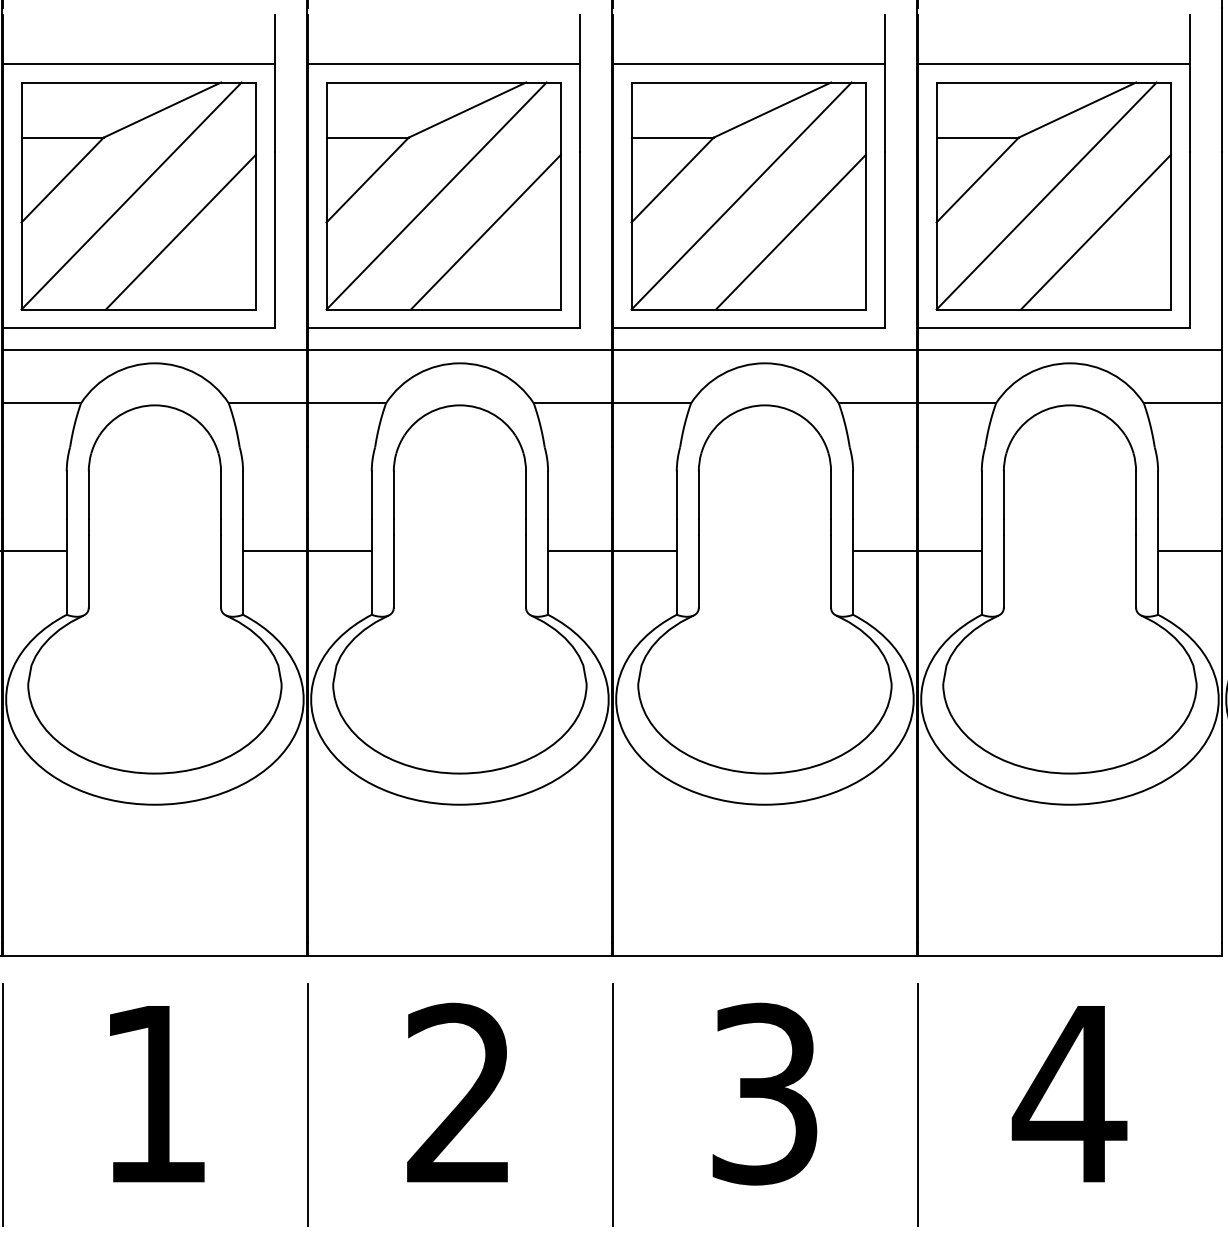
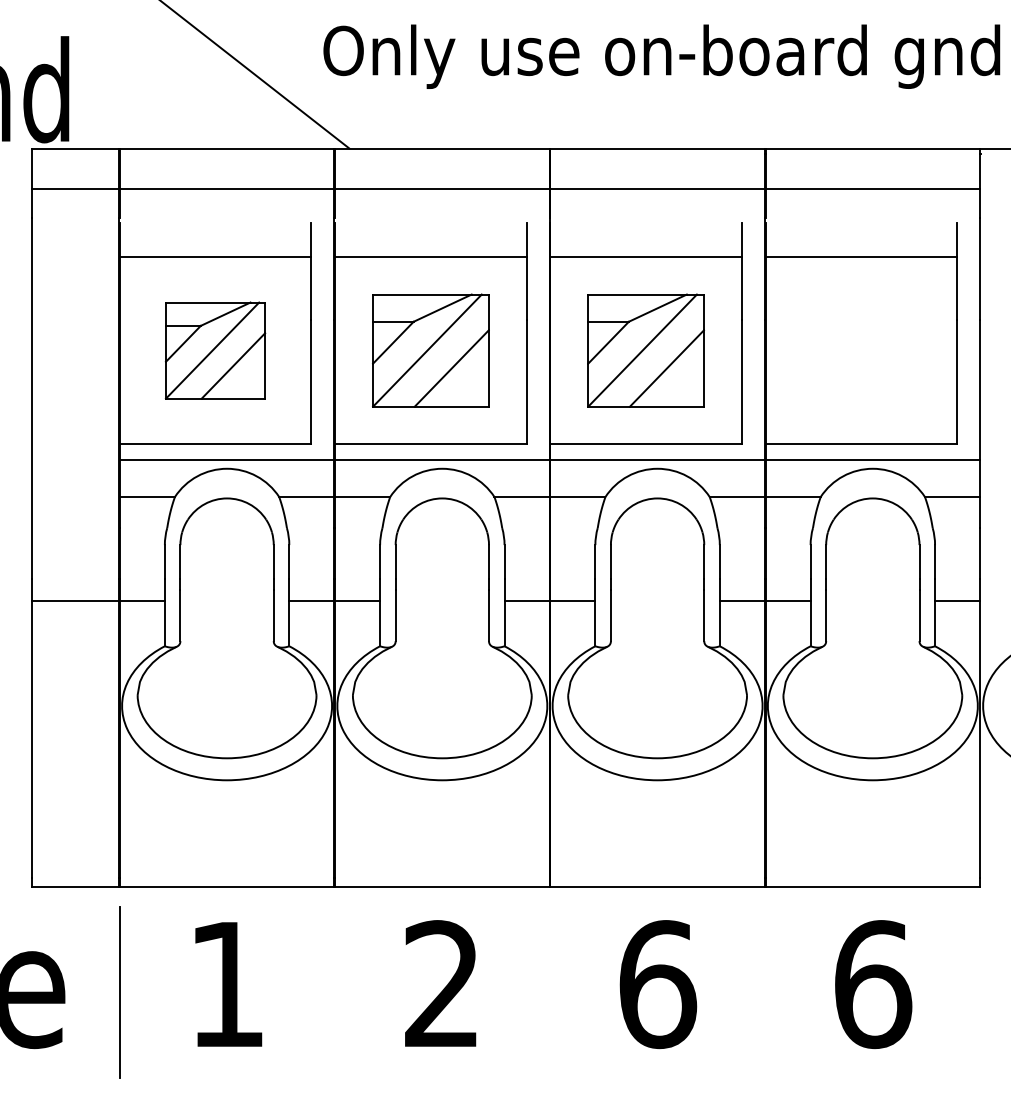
part: (138, 195) -> (215, 350), size x0.6
part: (443, 195) -> (430, 350), size x0.7
part: (747, 195) -> (645, 350), size x0.7
part: (1053, 195) -> (861, 350), removed
text: (766, 1094) -> (658, 984), 3 -> 6
text: (1069, 1094) -> (872, 984), 4 -> 6
line: (308, 1104) -> (335, 991), removed
line: (917, 1104) -> (765, 991), removed
line: (611, 1105) -> (549, 992), removed

